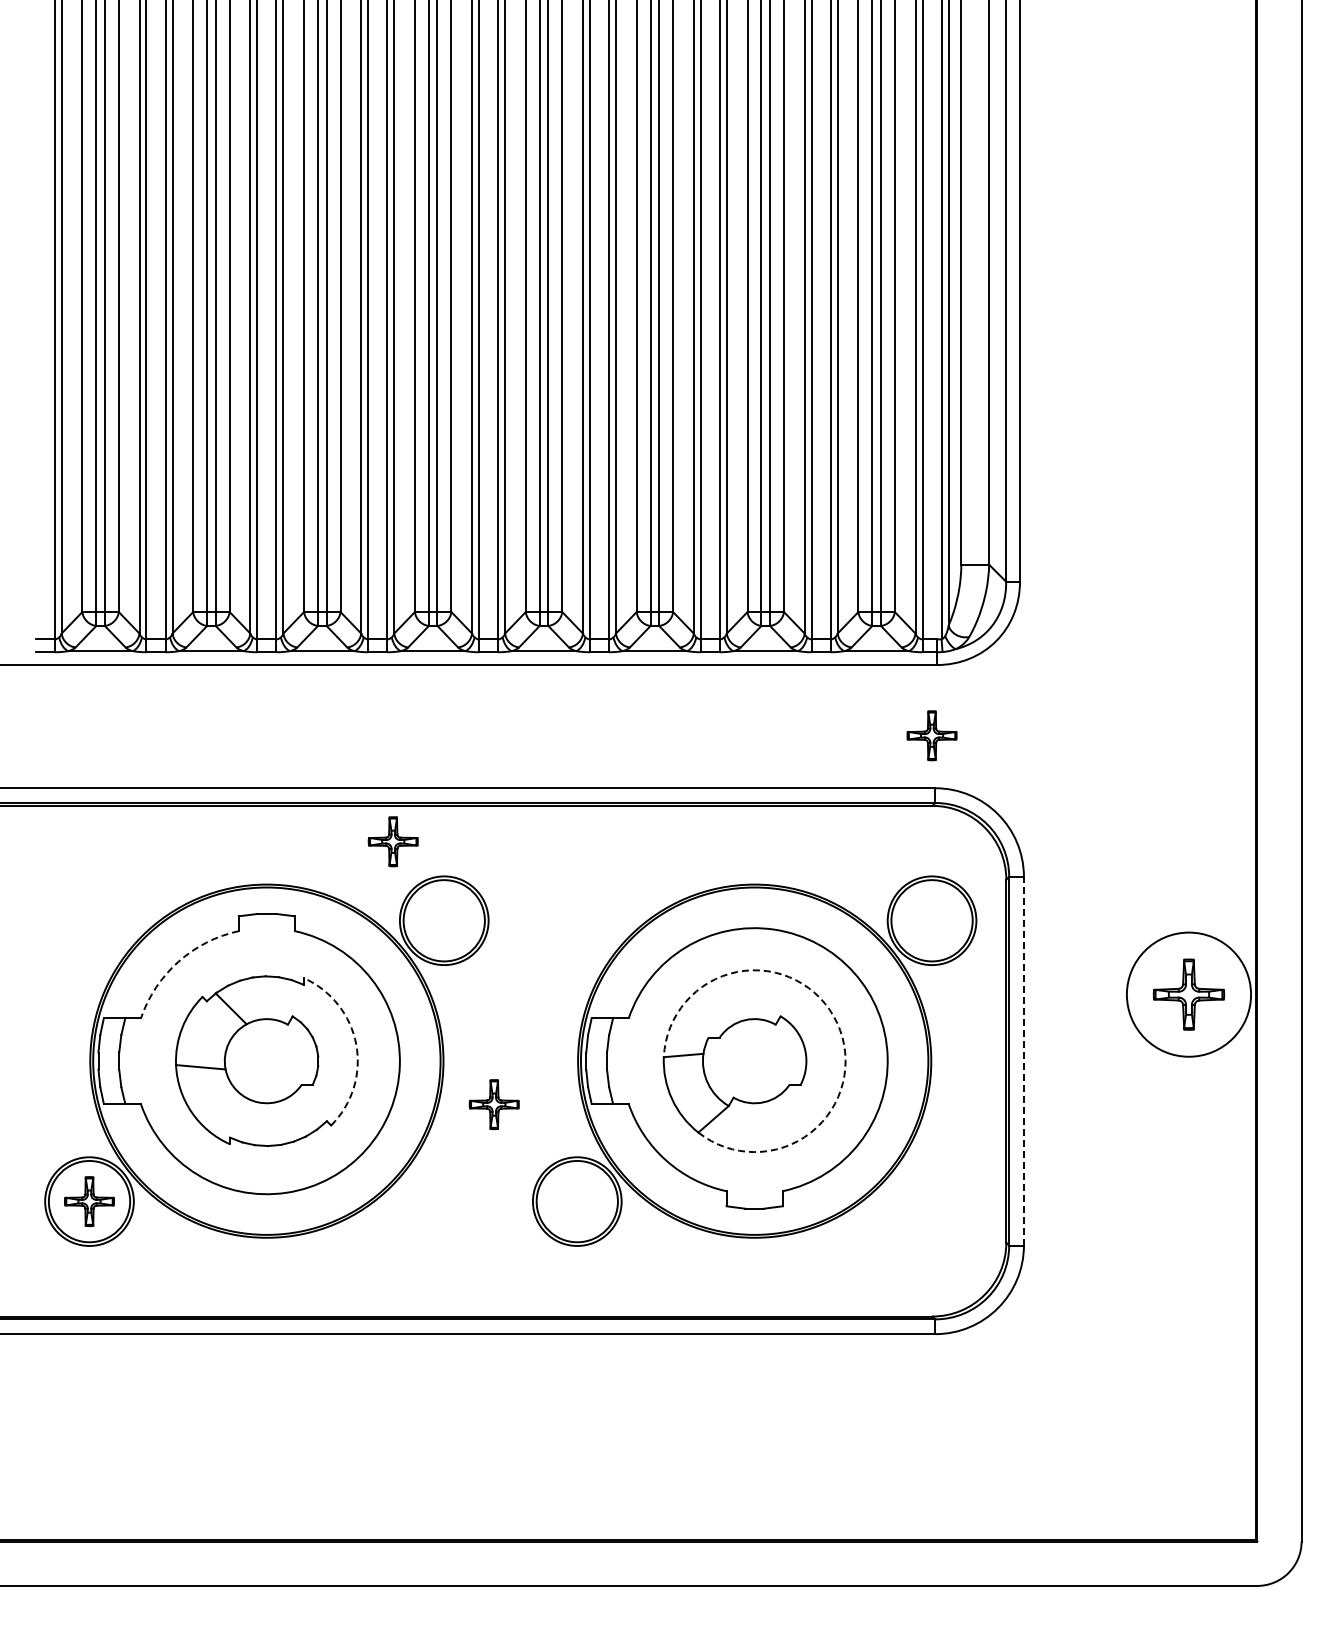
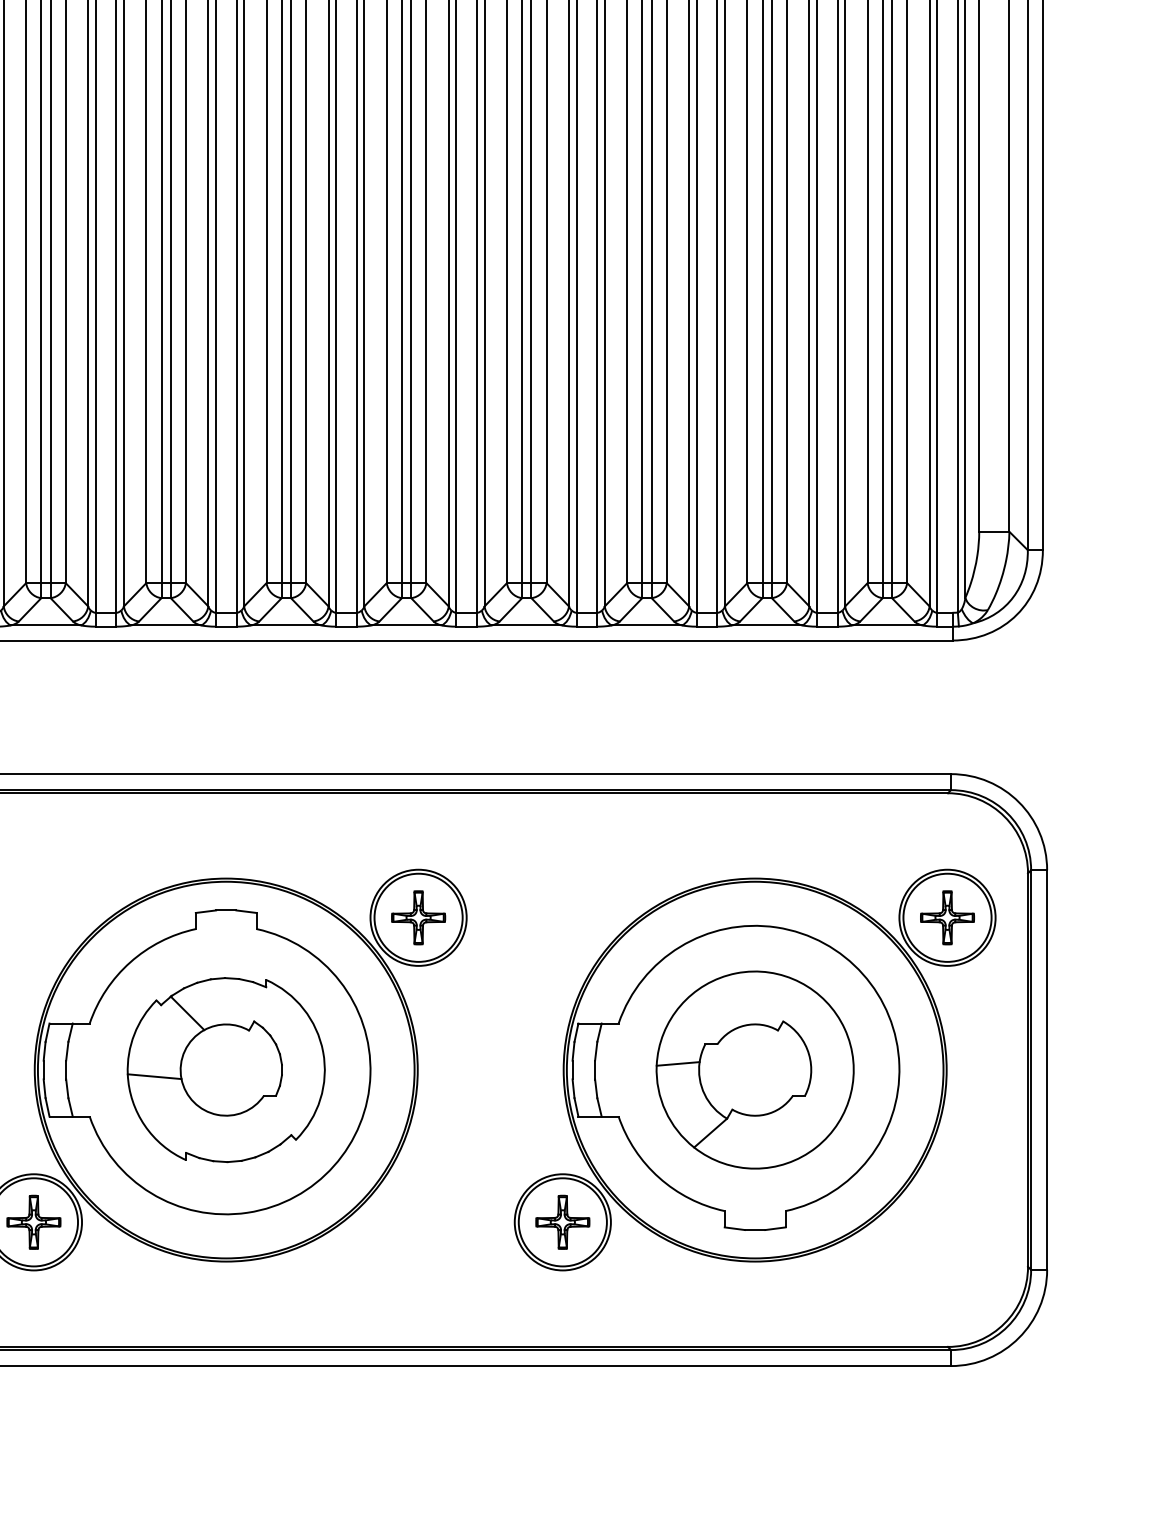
part: (931, 735) -> (946, 917), moved
part: (392, 841) -> (417, 917), moved
arc: (178, 961) -> (130, 961), dashed -> solid
arc: (837, 1023) -> (844, 1029), dashed -> solid
arc: (356, 1044) -> (323, 1051), dashed -> solid
line: (1023, 1060) -> (1046, 1069), dashed -> solid
part: (493, 1104) -> (561, 1222), moved

